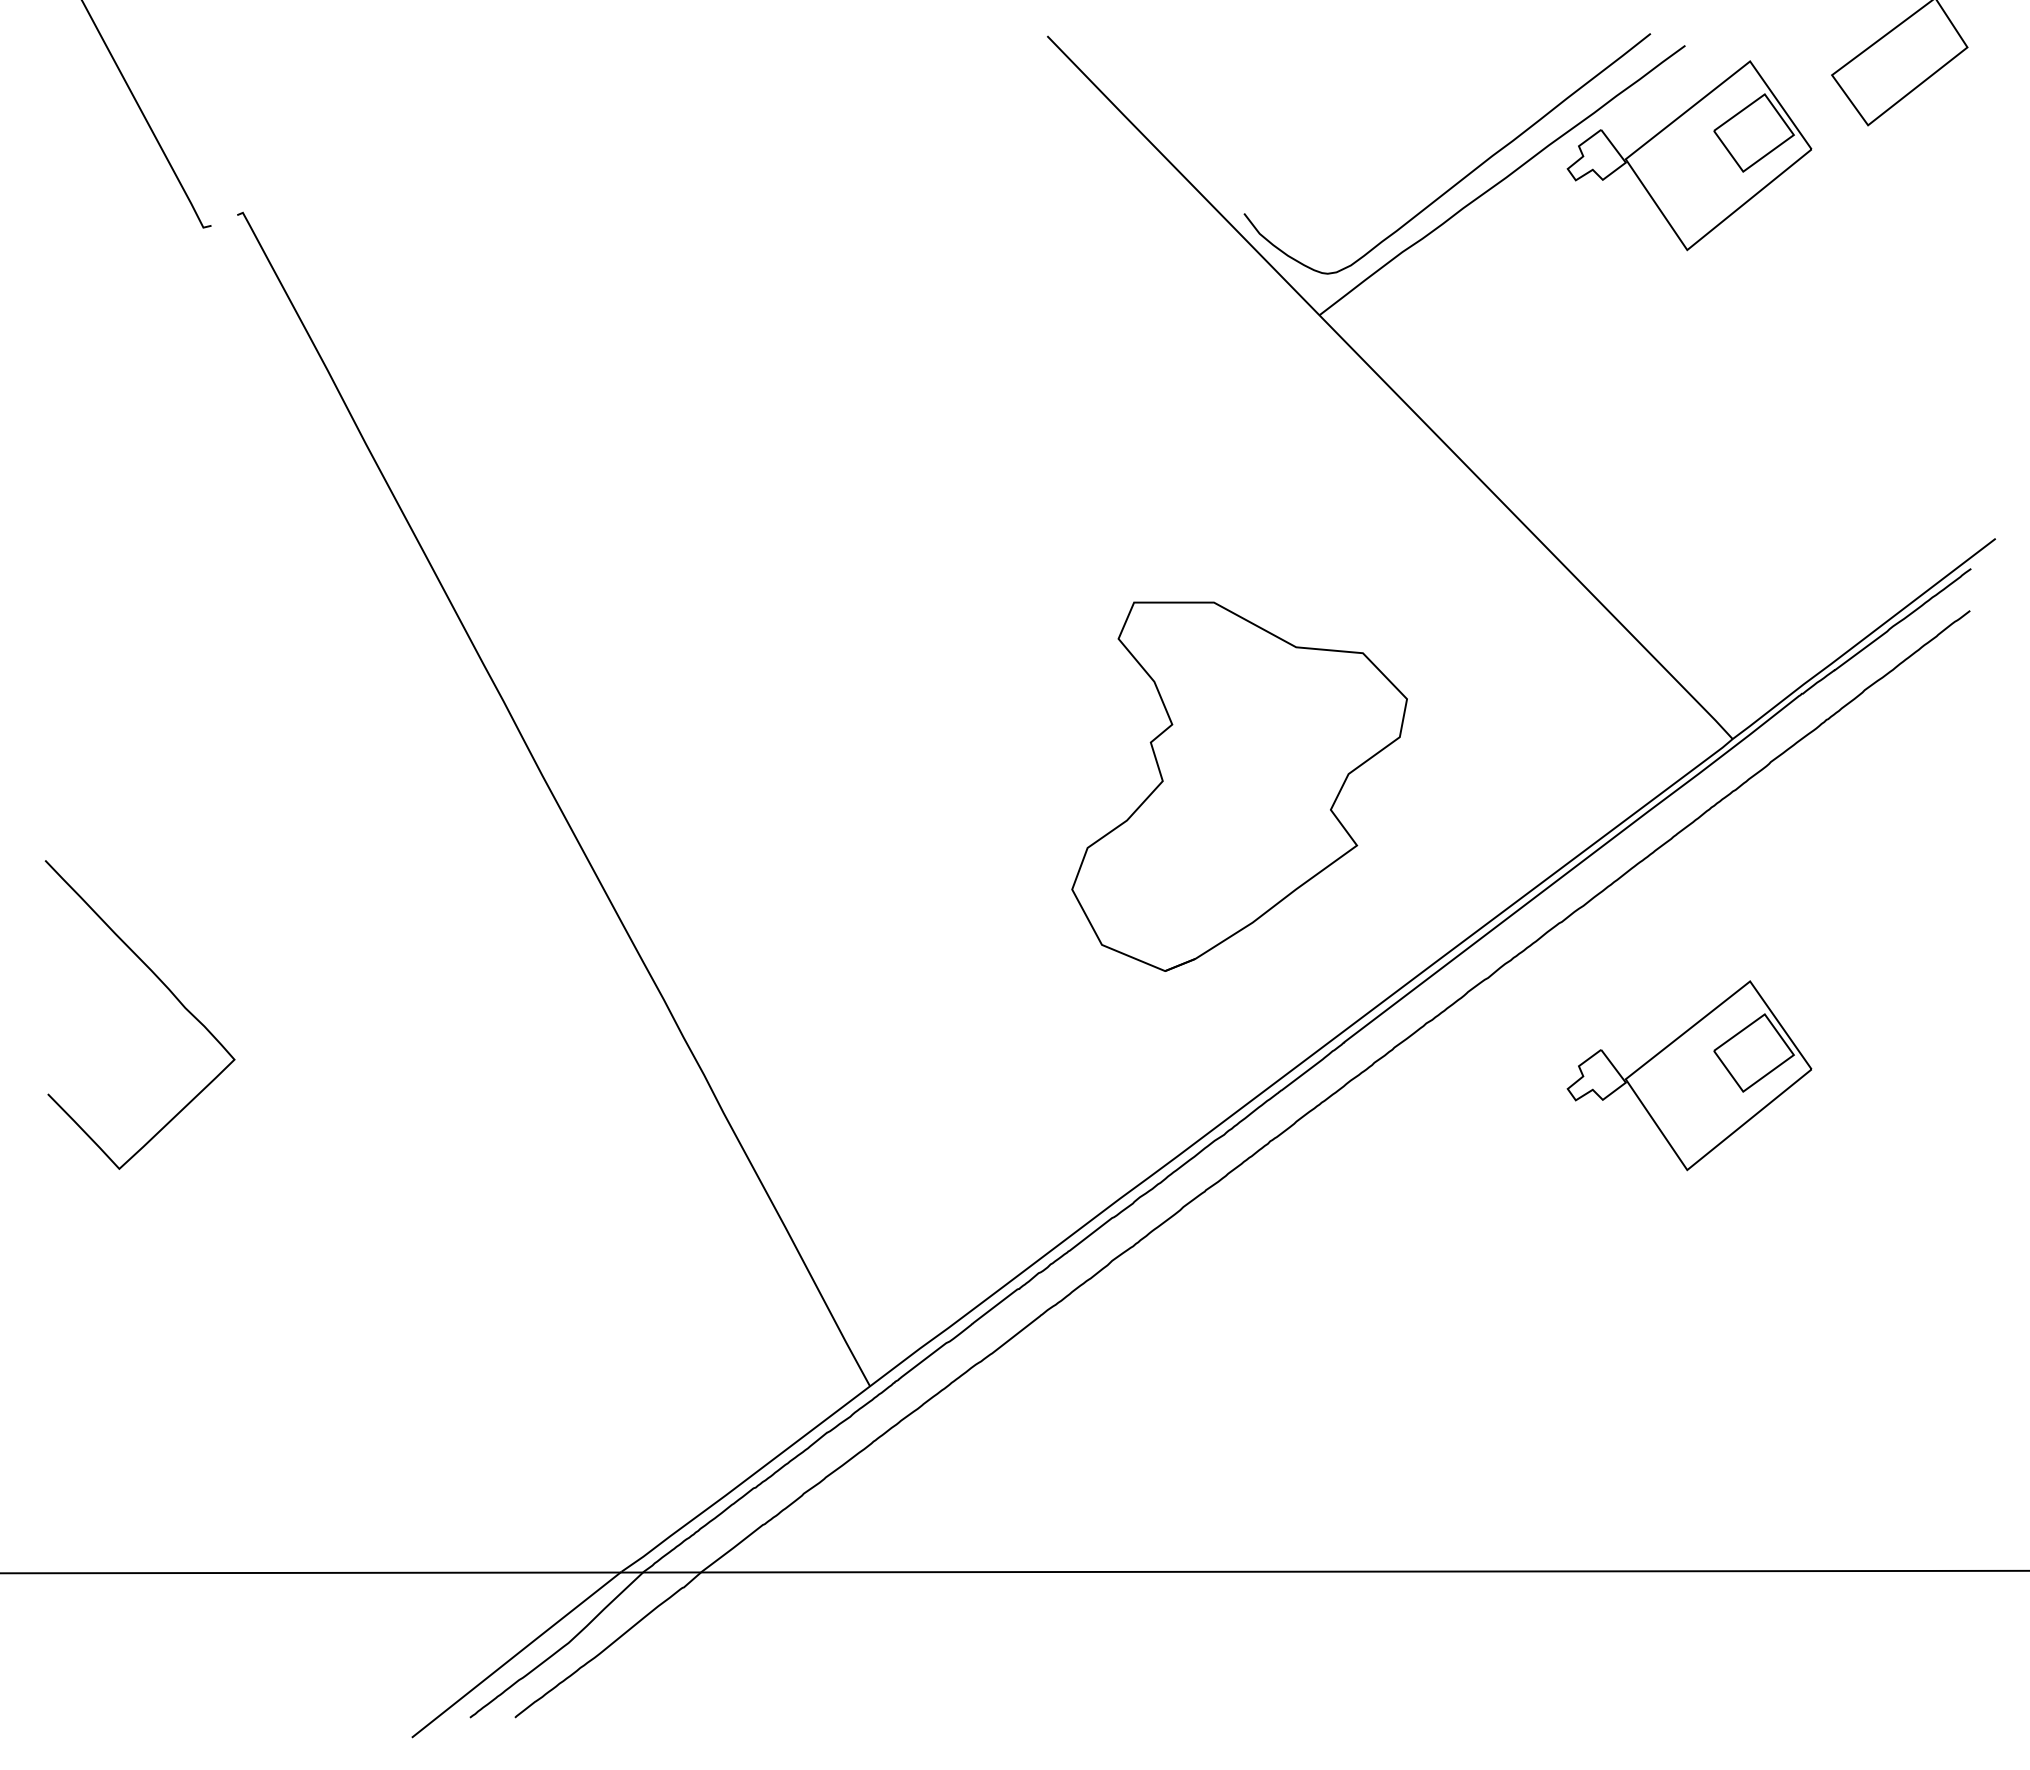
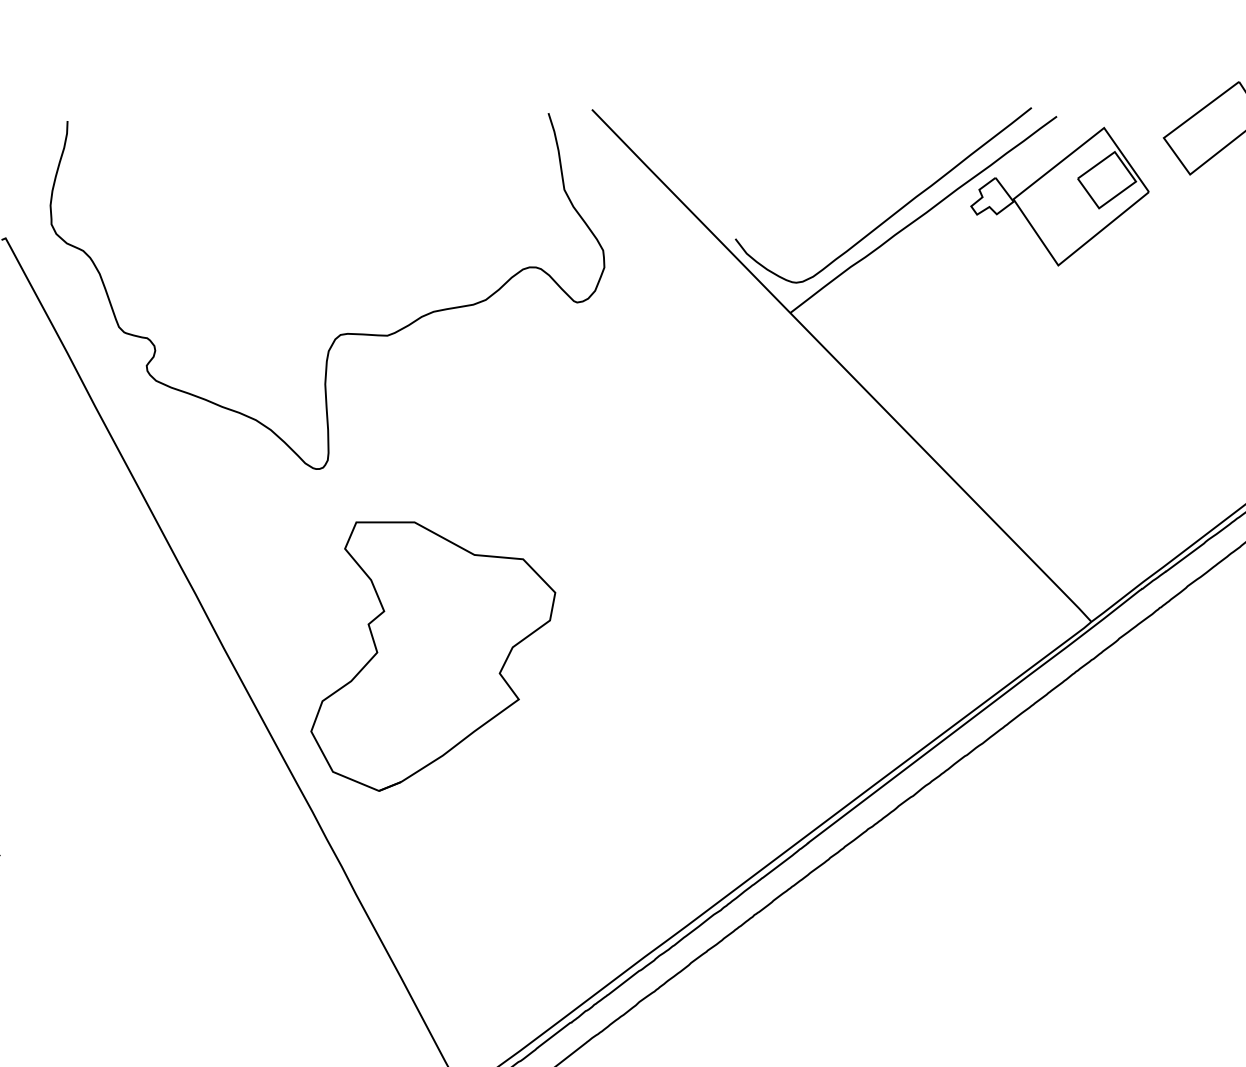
curve: (701, 344) -> (339, 334), added
part: (1239, 786) -> (433, 656), moved
part: (1689, 1075) -> (1059, 867), removed

